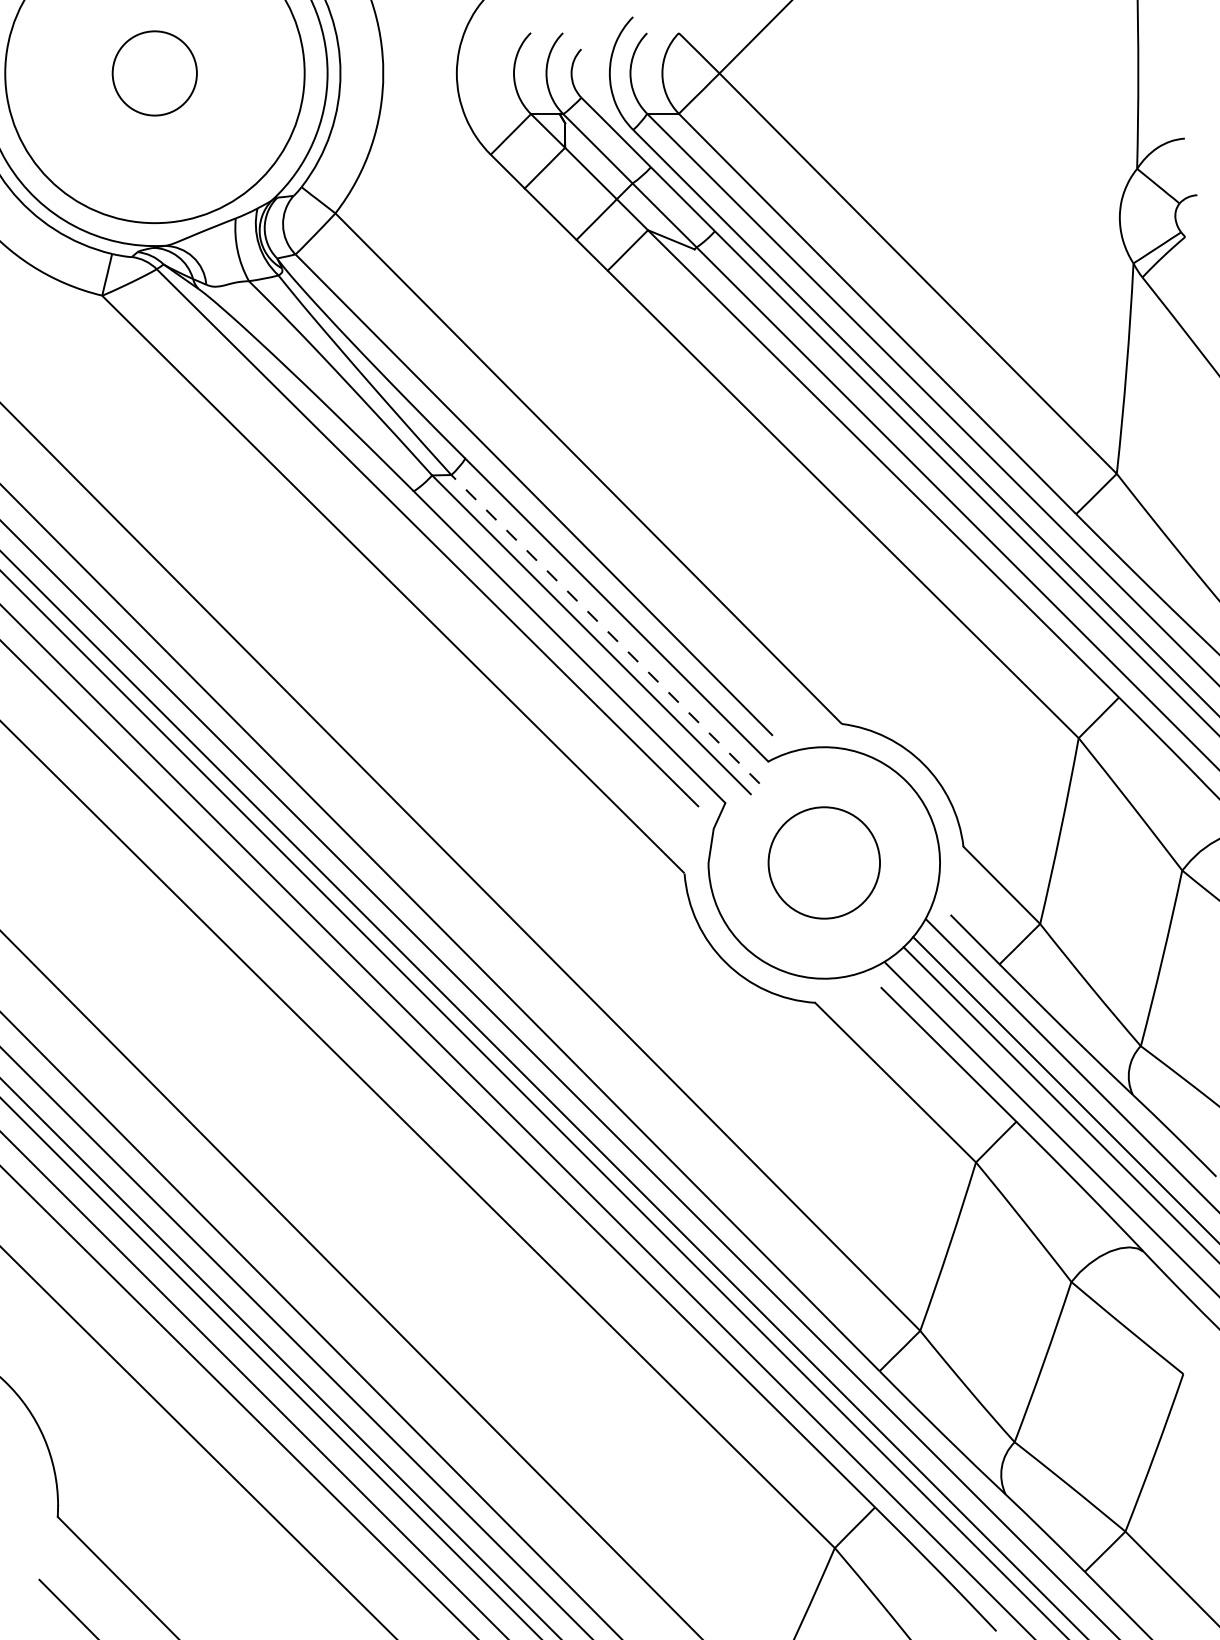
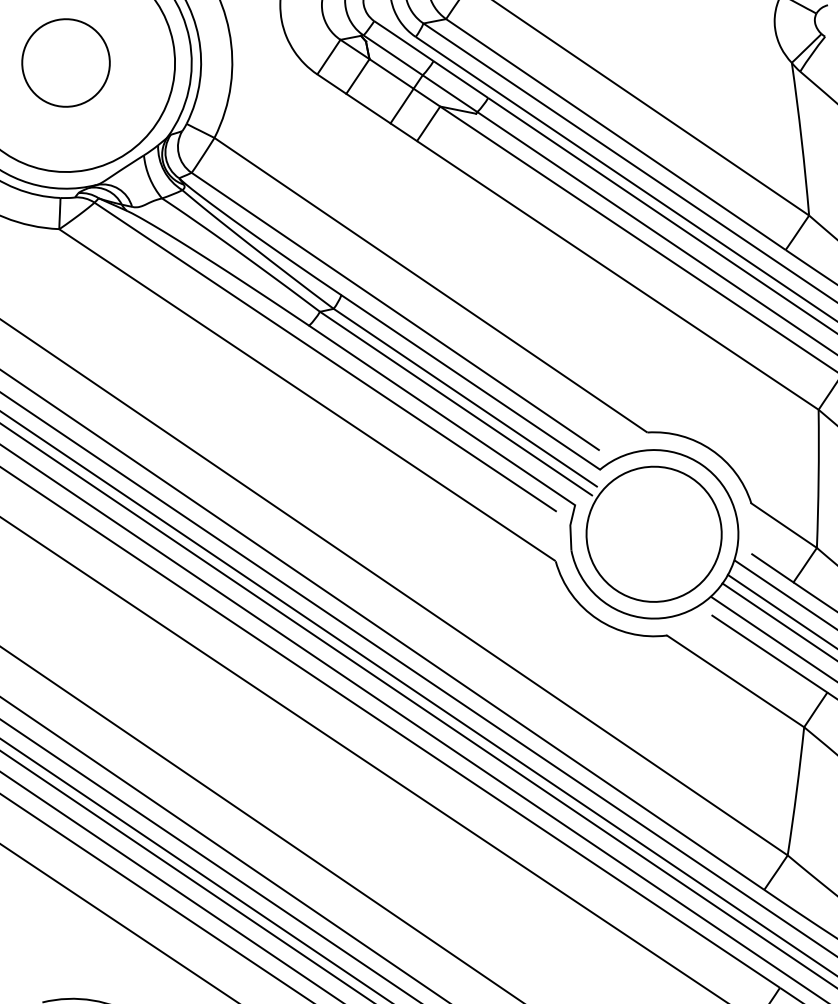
circle: (154, 73) -> (65, 63), size x1.43
line: (605, 628) -> (465, 397), dashed -> solid
circle: (824, 862) -> (654, 533), size x1.67

